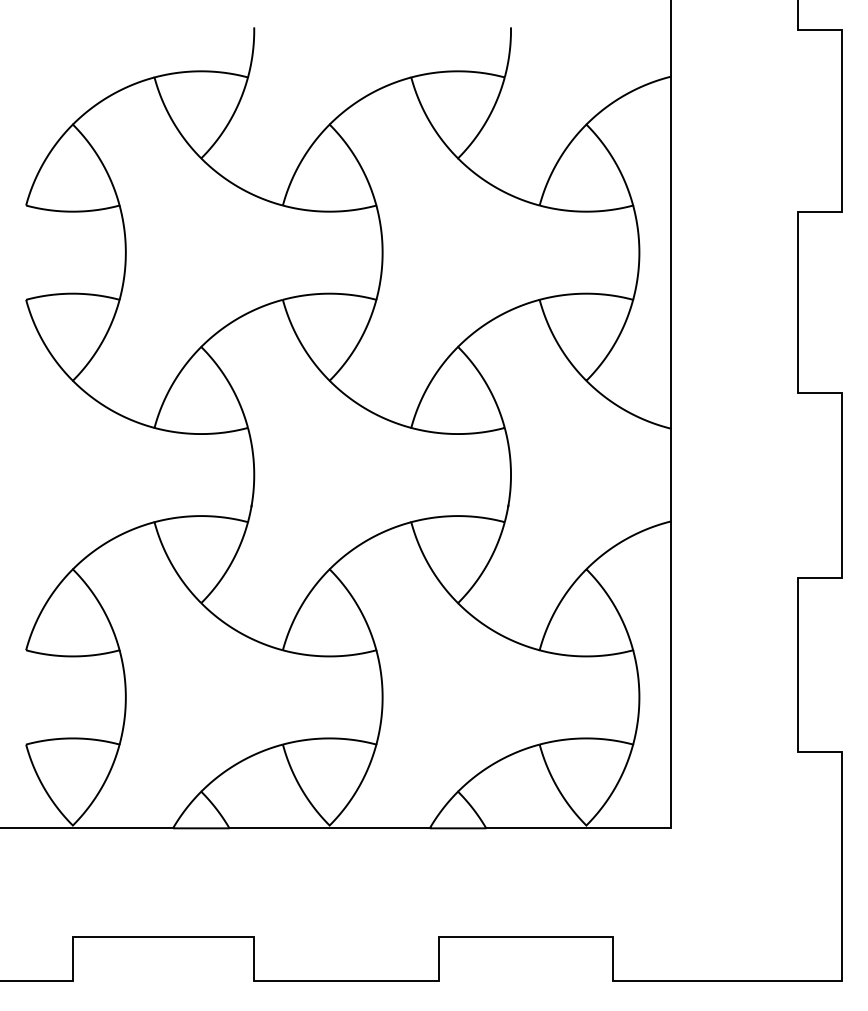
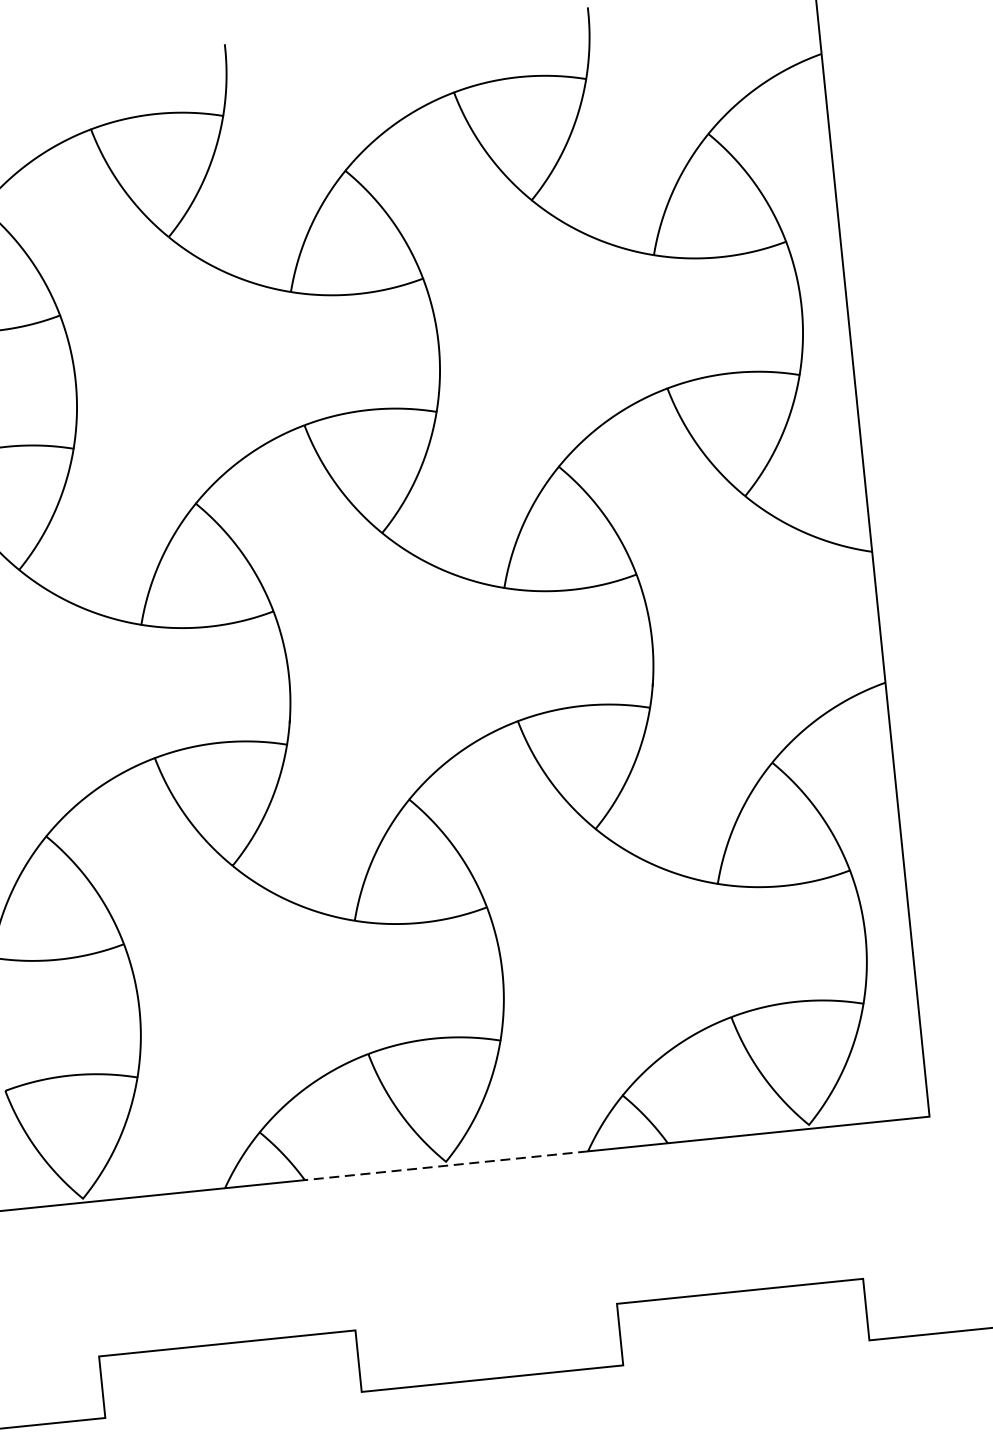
line: (329, 828) -> (446, 1166), solid -> dashed

